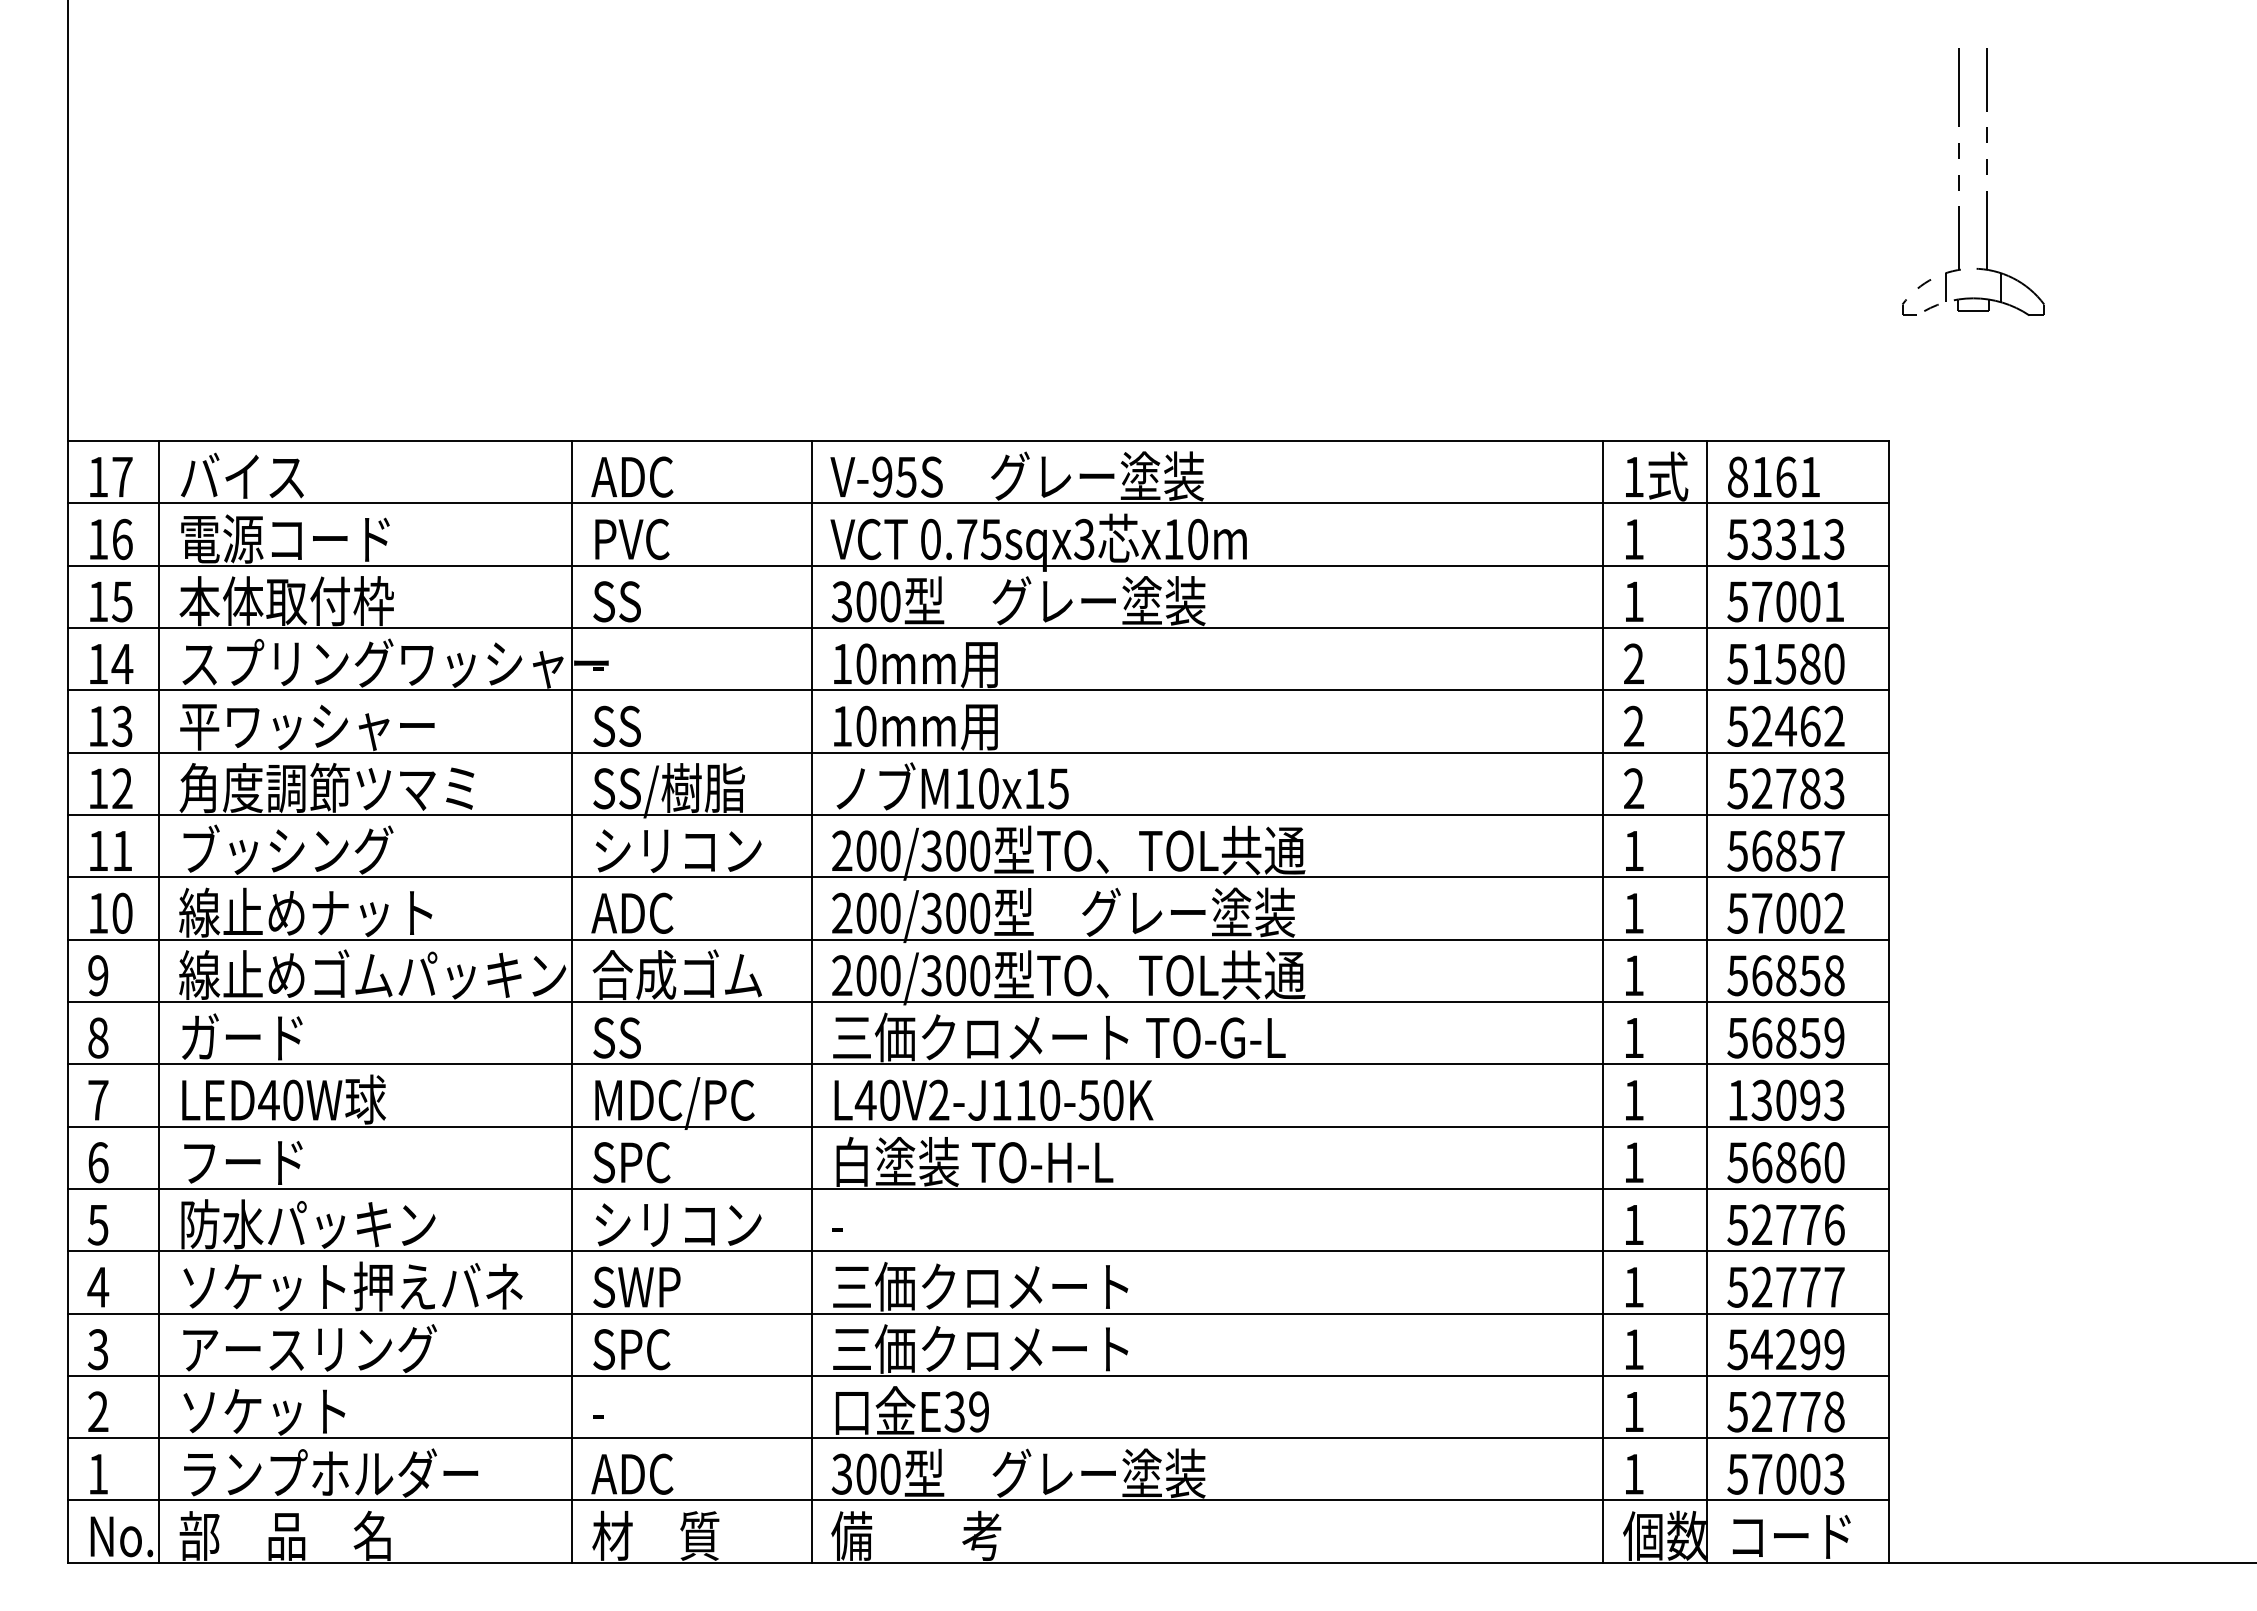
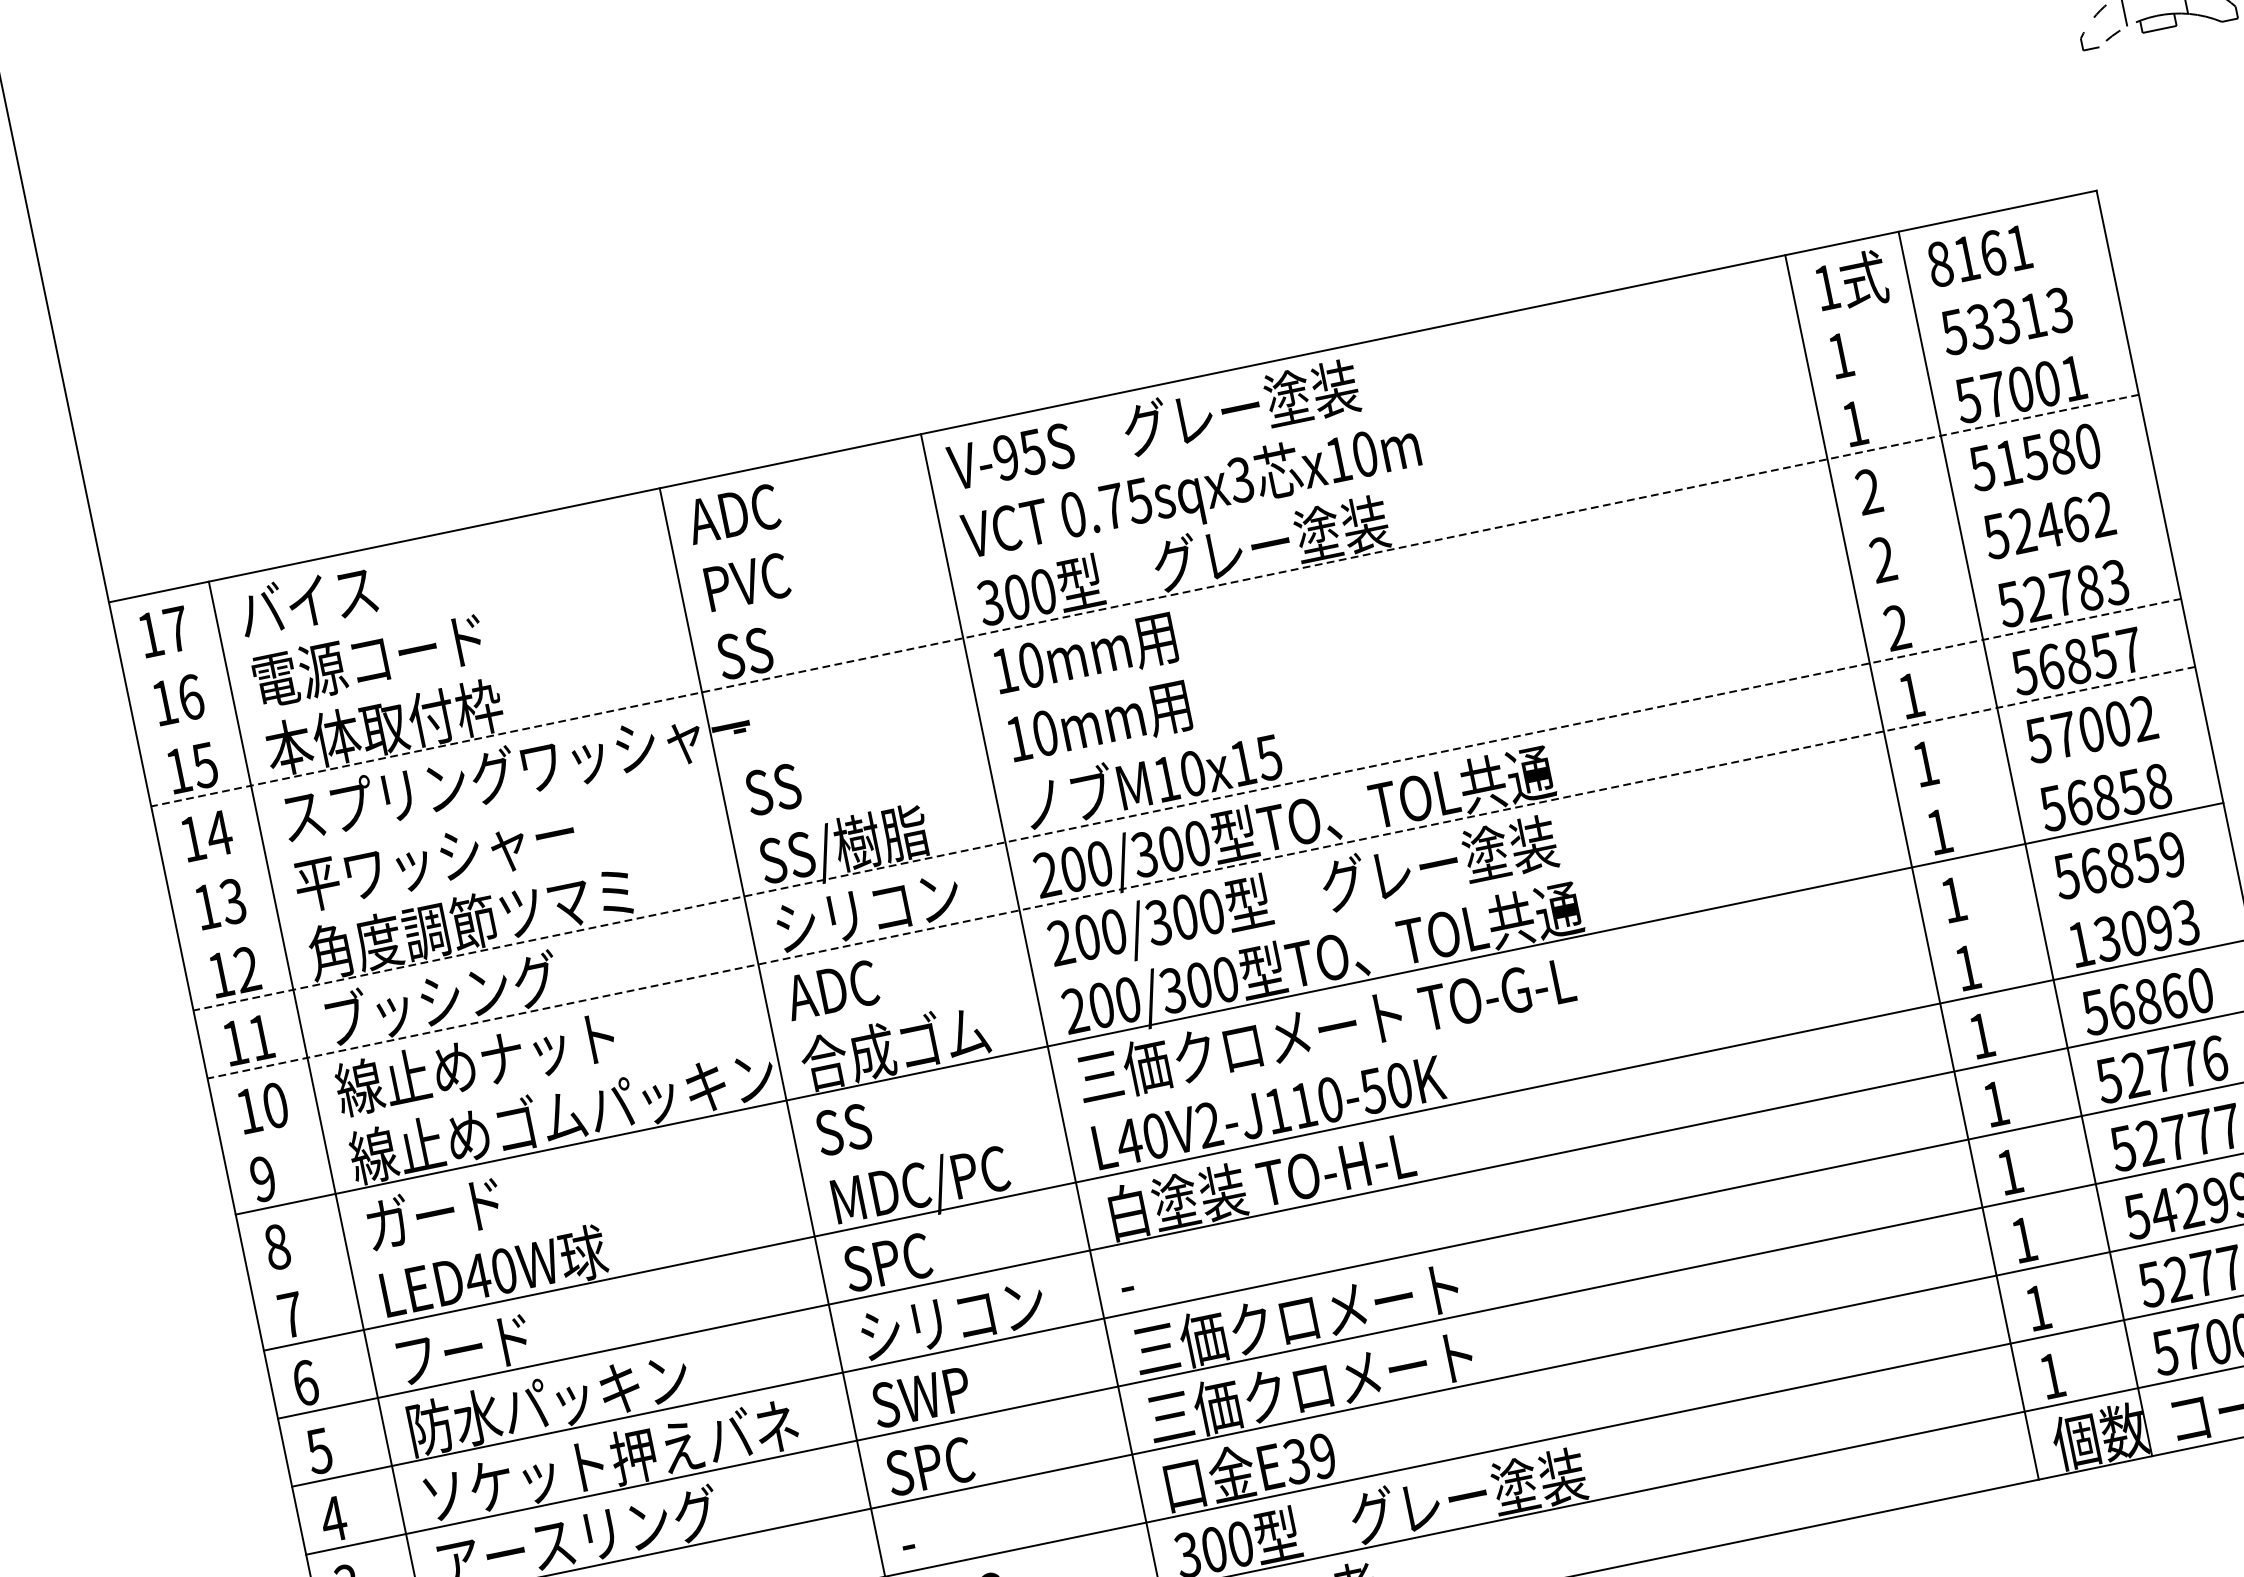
line: (977, 503) -> (1116, 464), removed
line: (977, 565) -> (1130, 532), removed
line: (977, 627) -> (1144, 600), solid -> dashed
line: (977, 690) -> (1158, 669), removed
line: (977, 752) -> (1172, 736), removed
line: (977, 814) -> (1186, 804), solid -> dashed
line: (977, 877) -> (1200, 873), solid -> dashed
line: (977, 939) -> (1214, 940), removed
line: (977, 1064) -> (1242, 1077), removed

